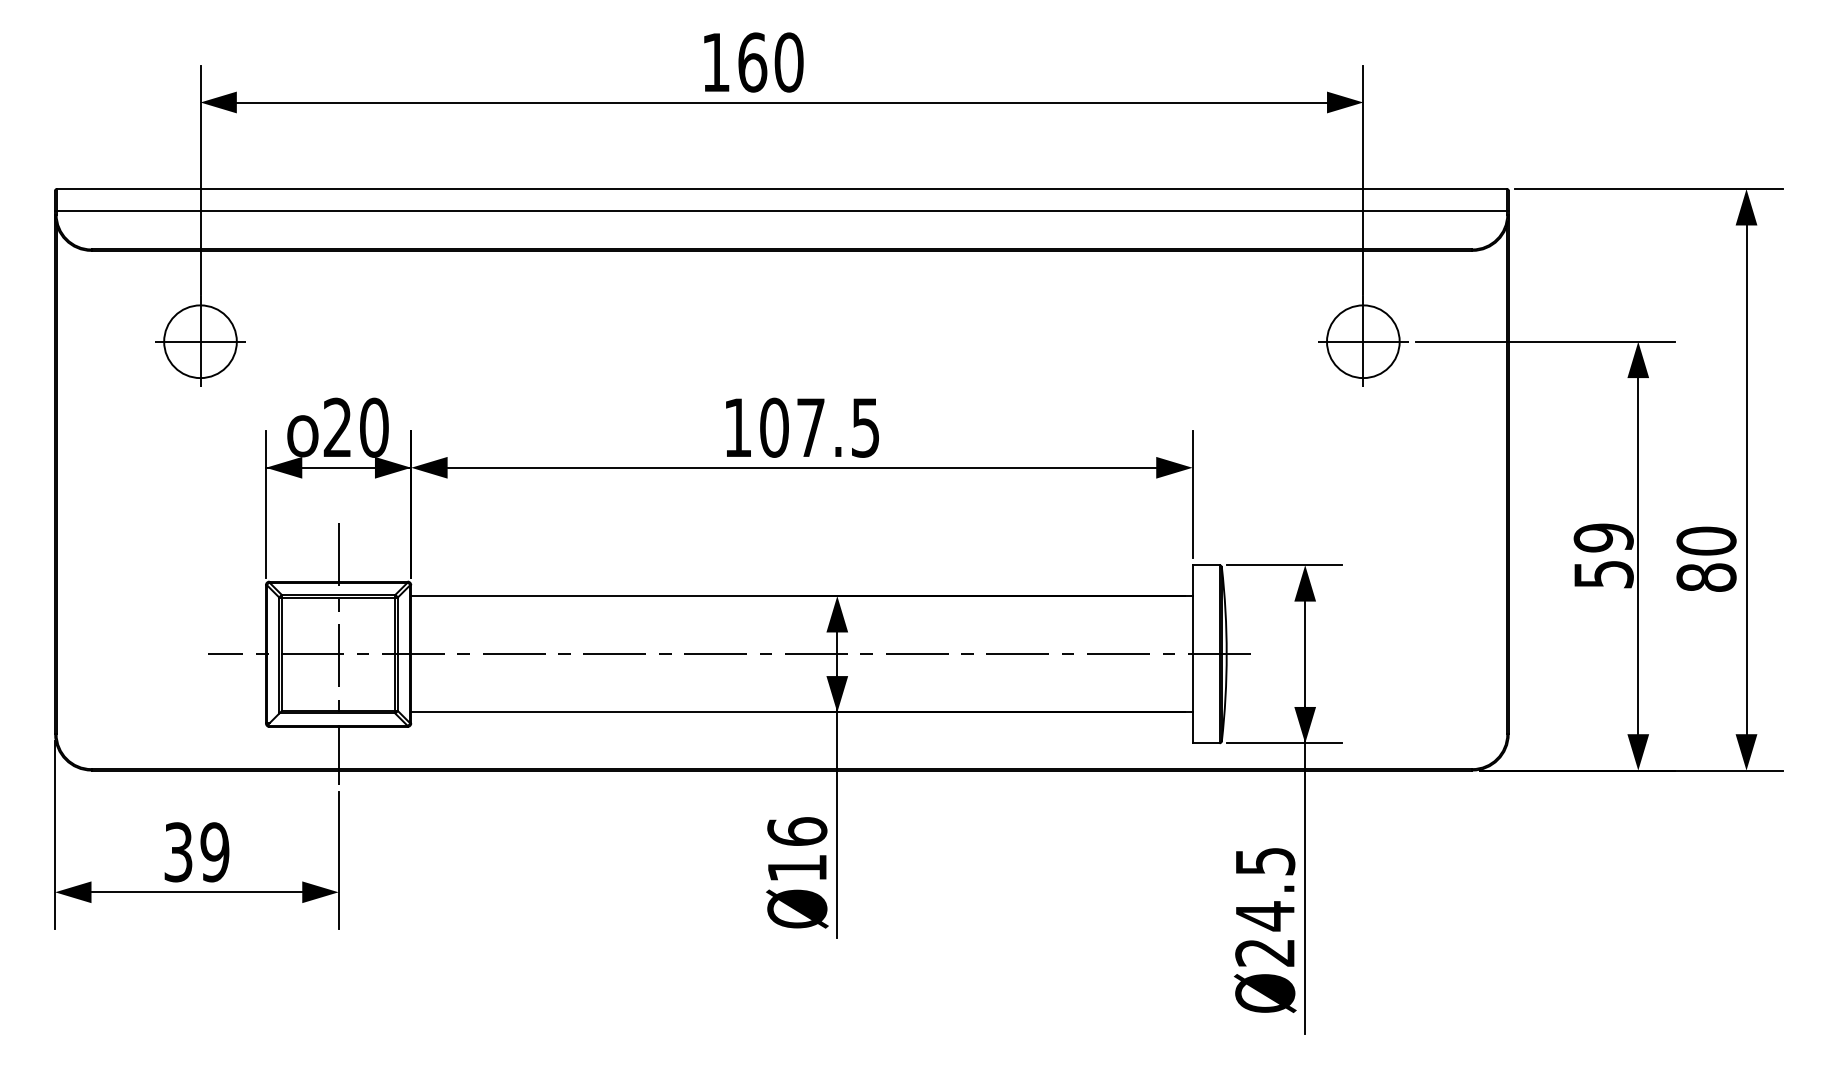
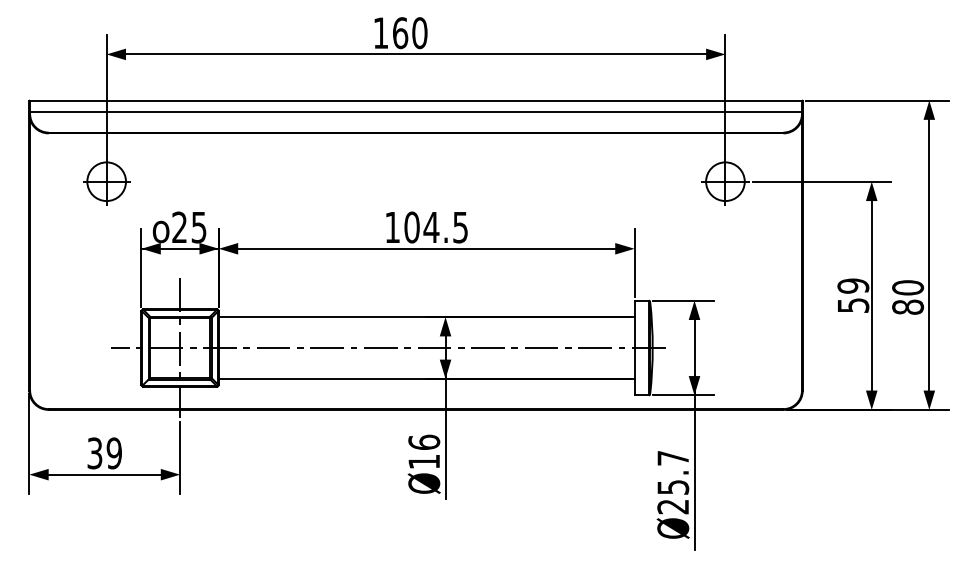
text: (373, 427) -> (198, 227), 20 -> 25
text: (810, 427) -> (431, 227), 107.5 -> 104.5
text: (1265, 890) -> (673, 473), Ø24.5 -> Ø25.7

